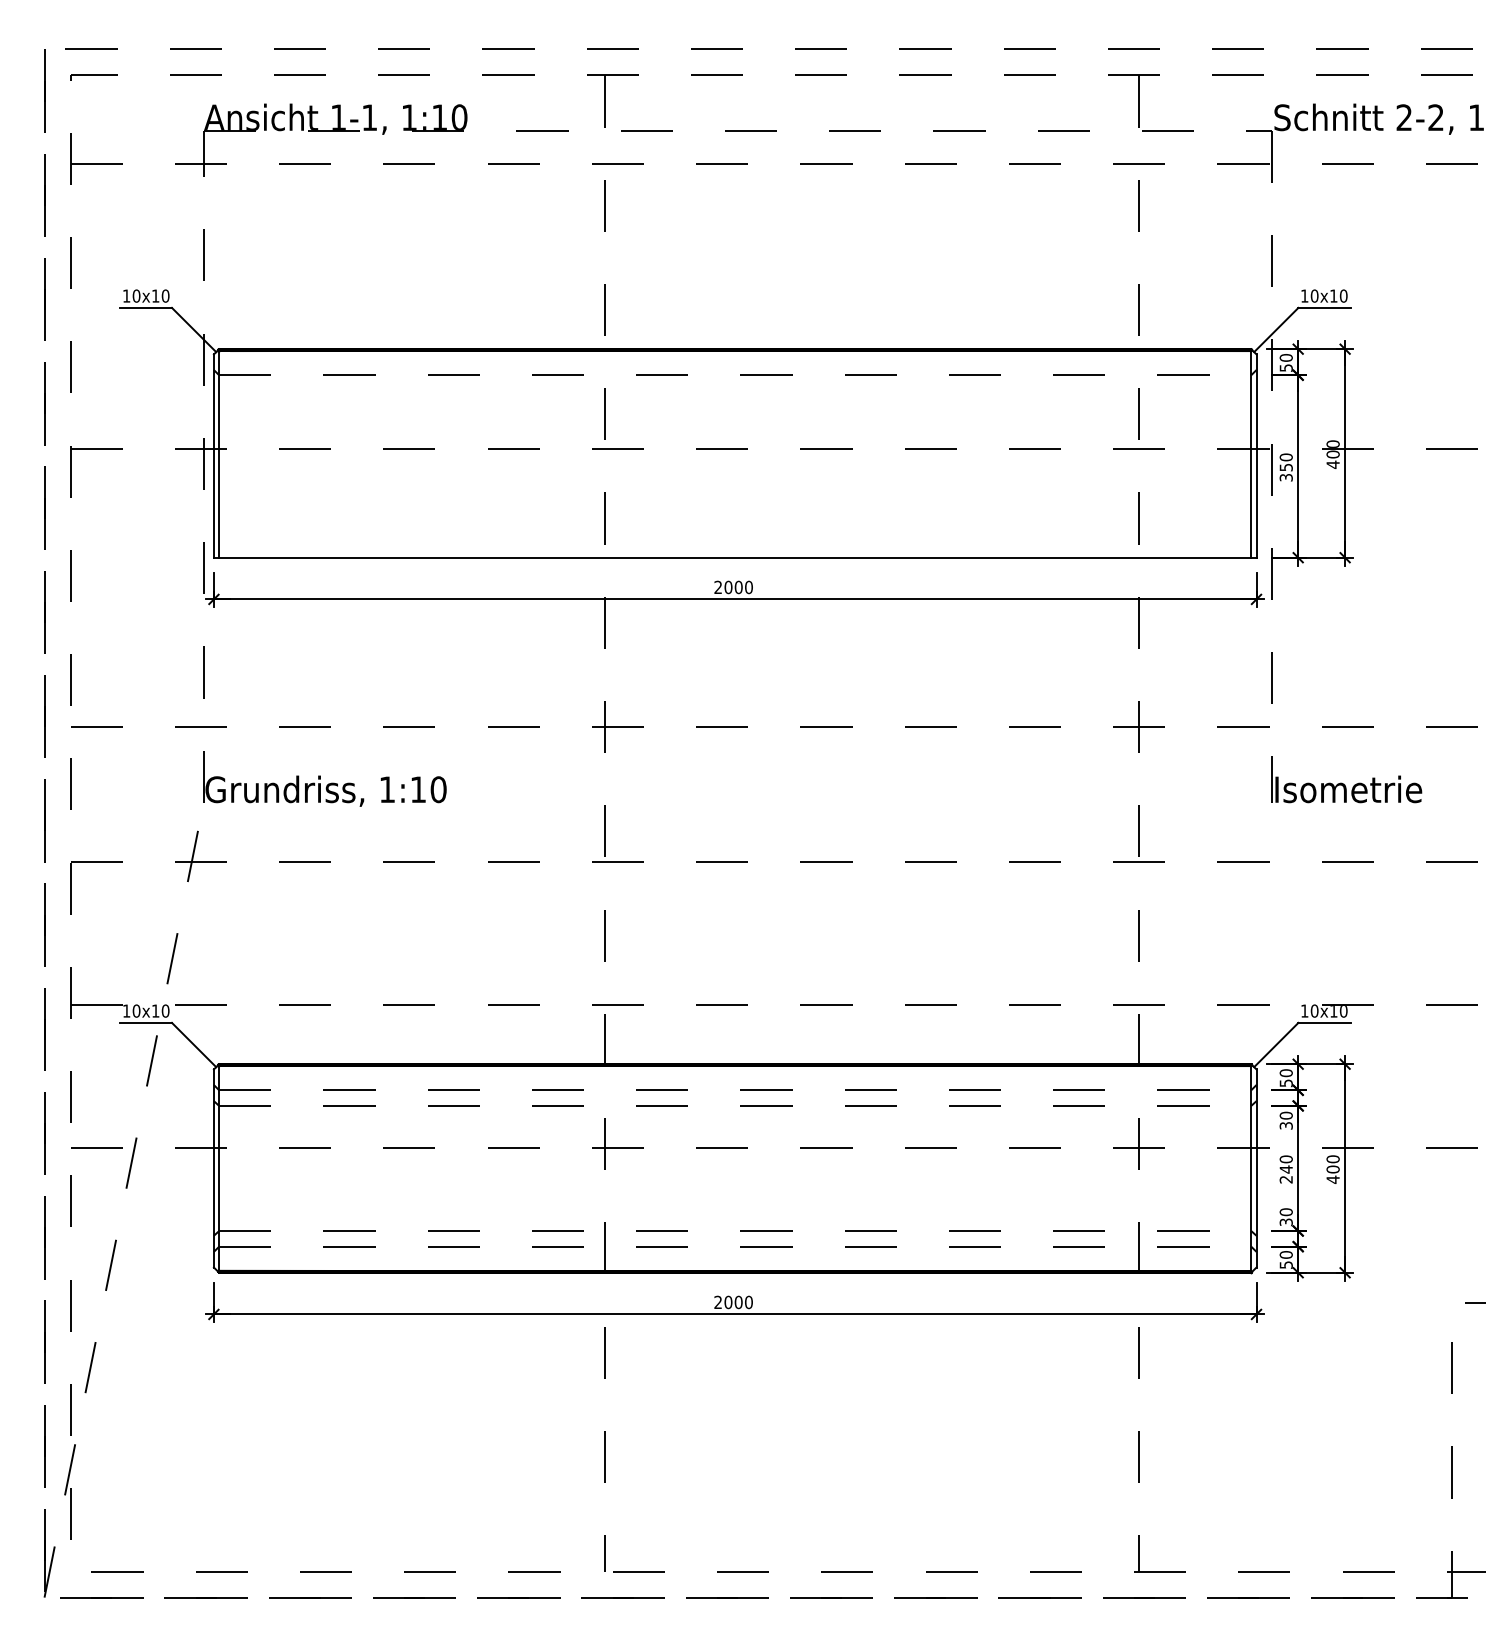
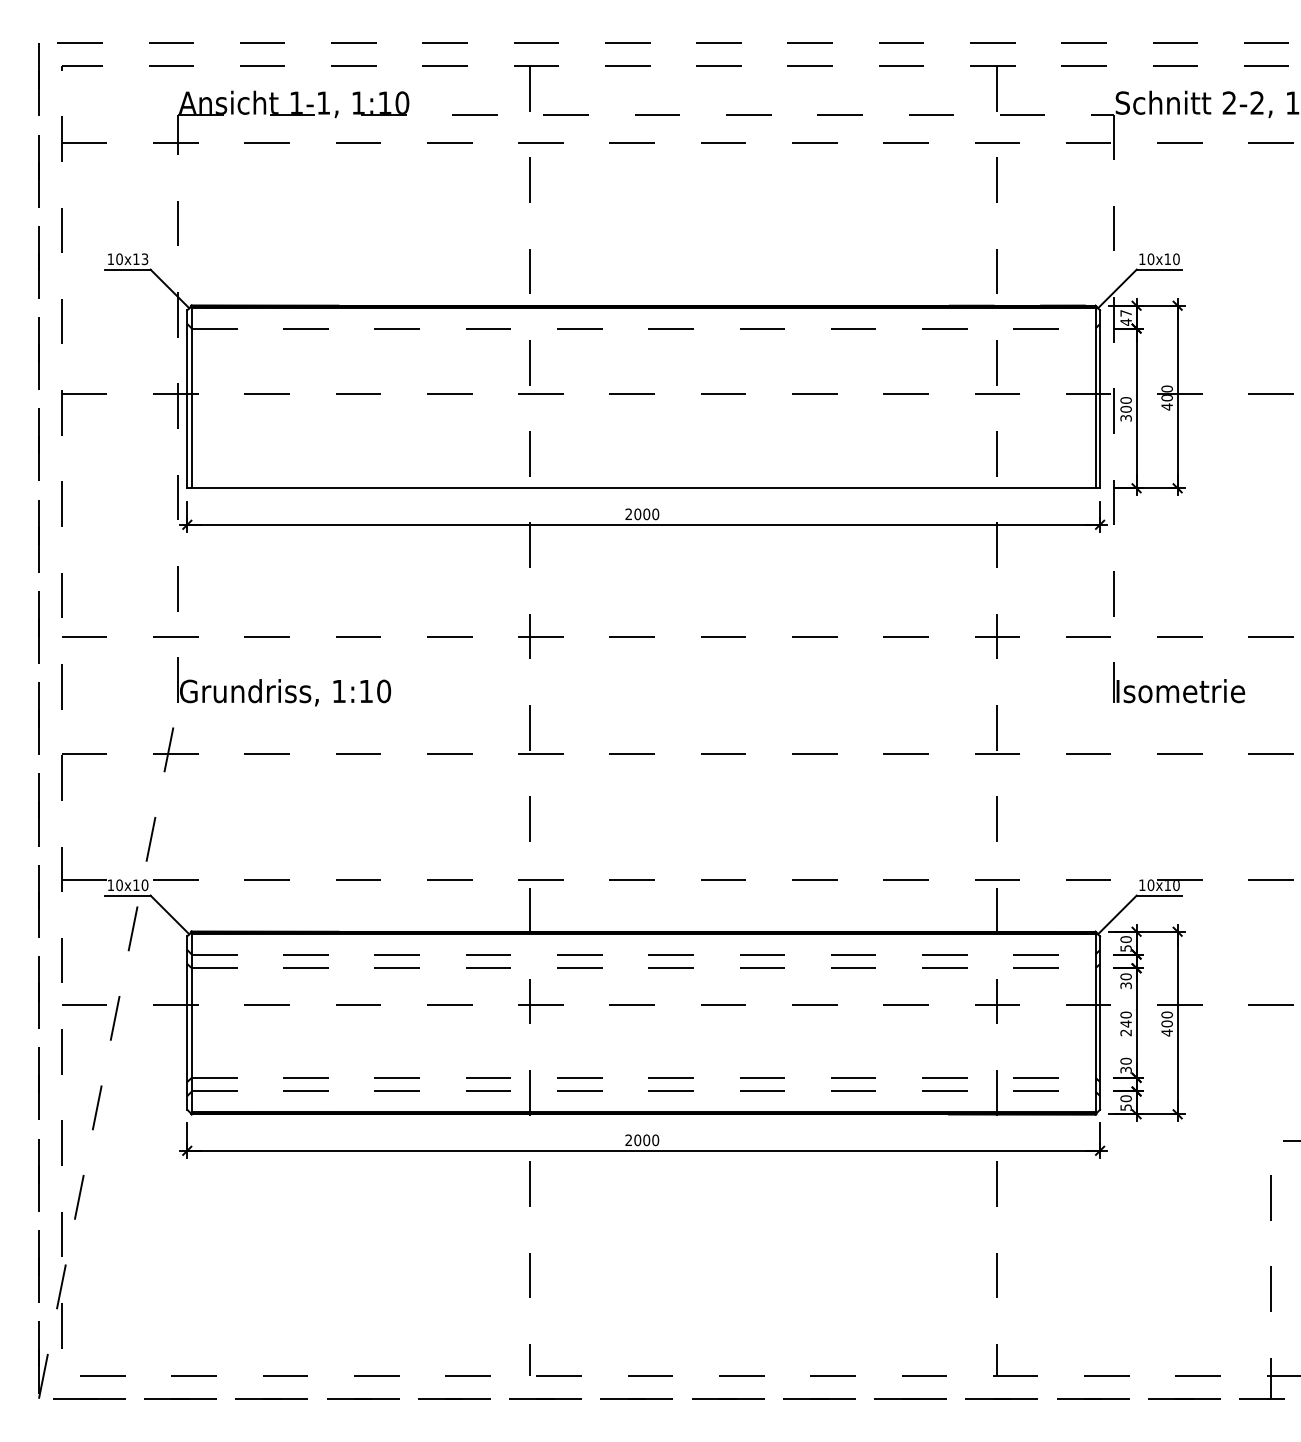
text: (165, 295) -> (144, 258), 10x10 -> 10x13
text: (1285, 363) -> (1125, 318), 50 -> 47
text: (1285, 467) -> (1125, 409), 350 -> 300

